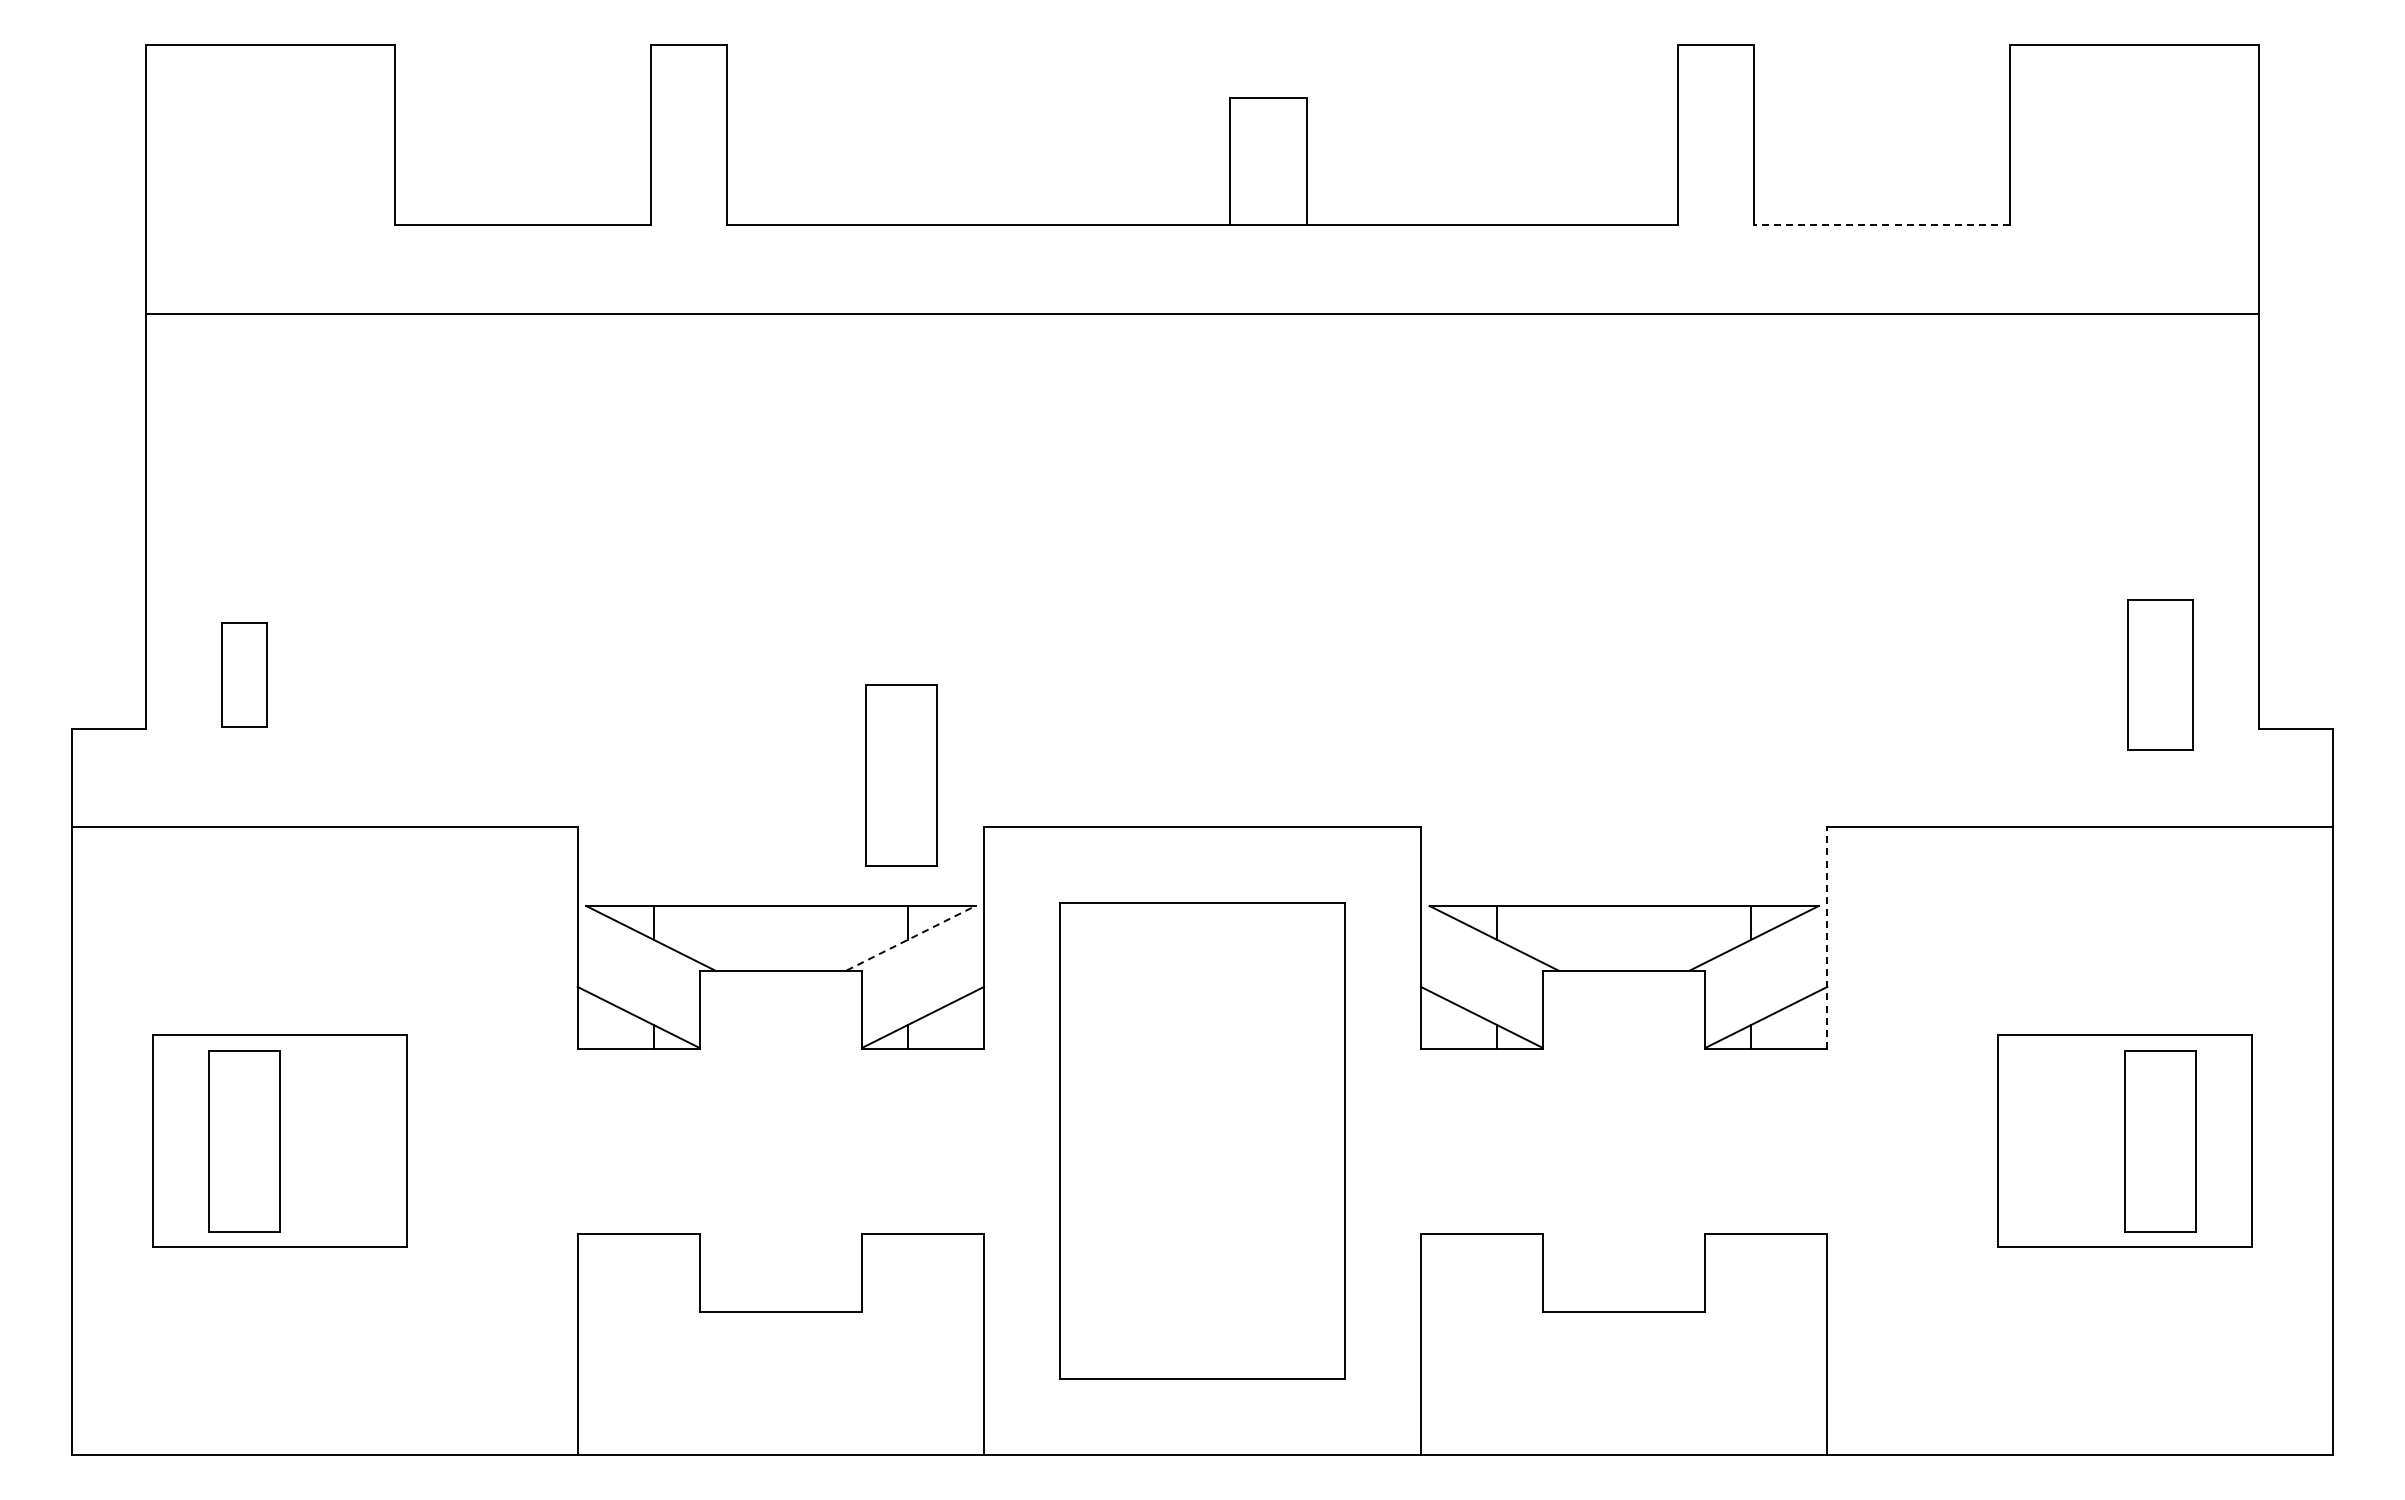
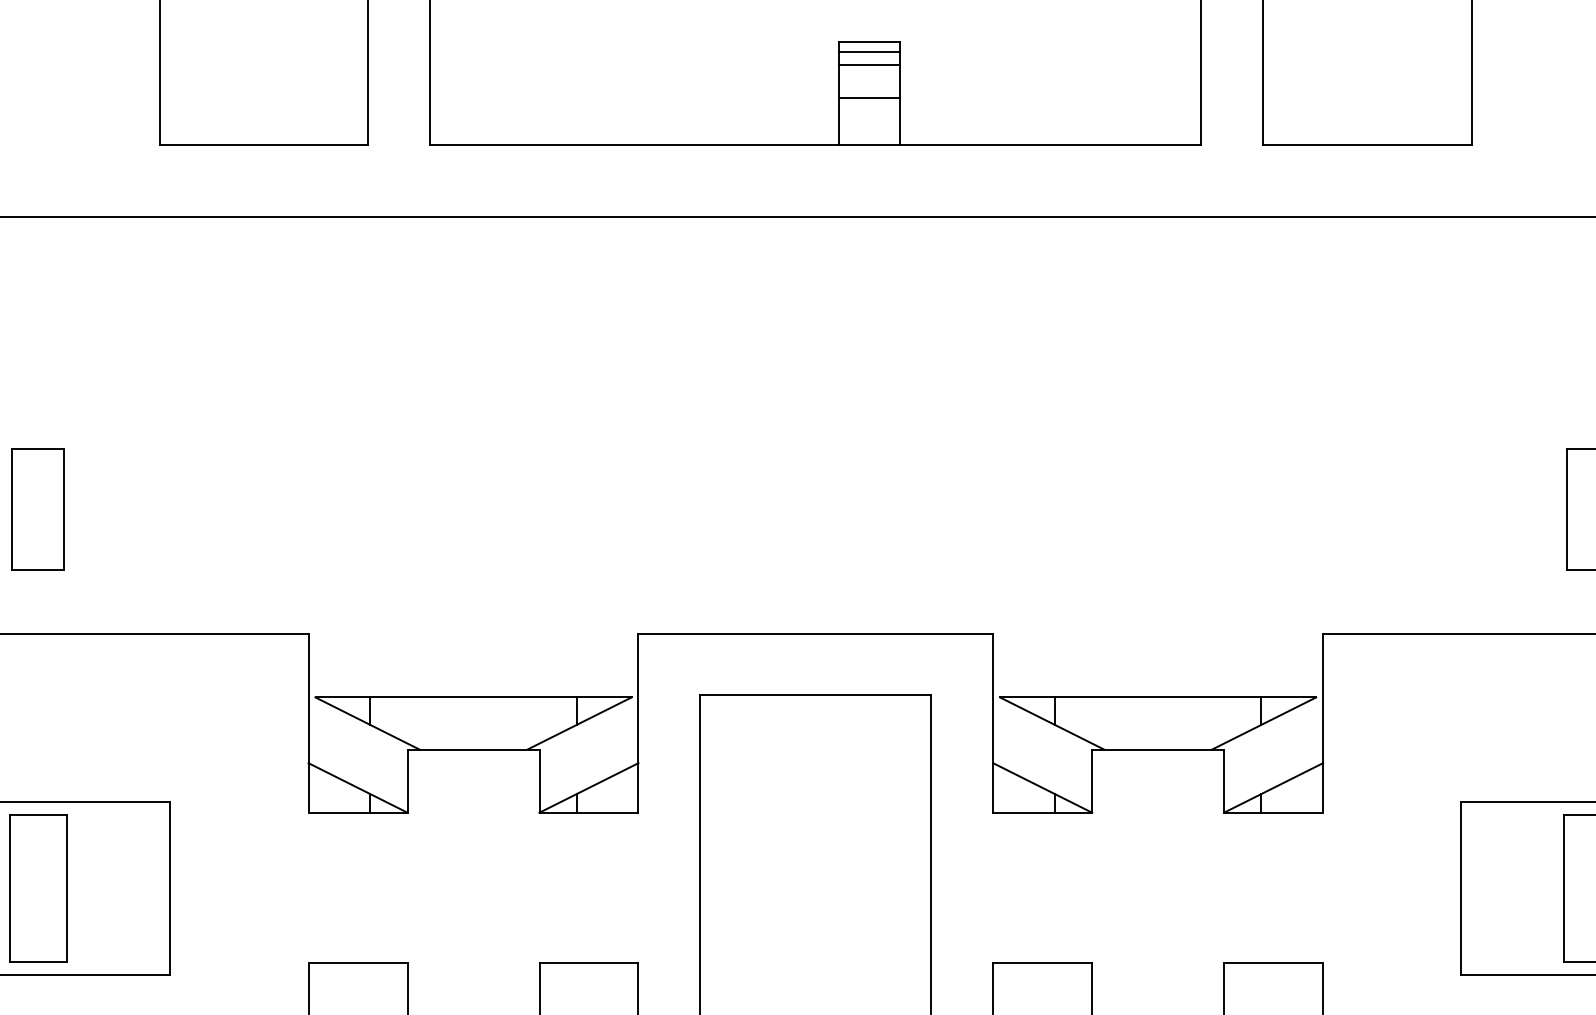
line: (1268, 110) -> (869, 51), added
line: (1268, 127) -> (869, 65), added
line: (1268, 167) -> (869, 97), added
line: (1881, 225) -> (1367, 145), dashed -> solid
part: (244, 674) -> (38, 509), size x1.43
part: (901, 775) -> (571, 591), removed
line: (911, 938) -> (579, 723), dashed -> solid
line: (1827, 938) -> (1323, 723), dashed -> solid

